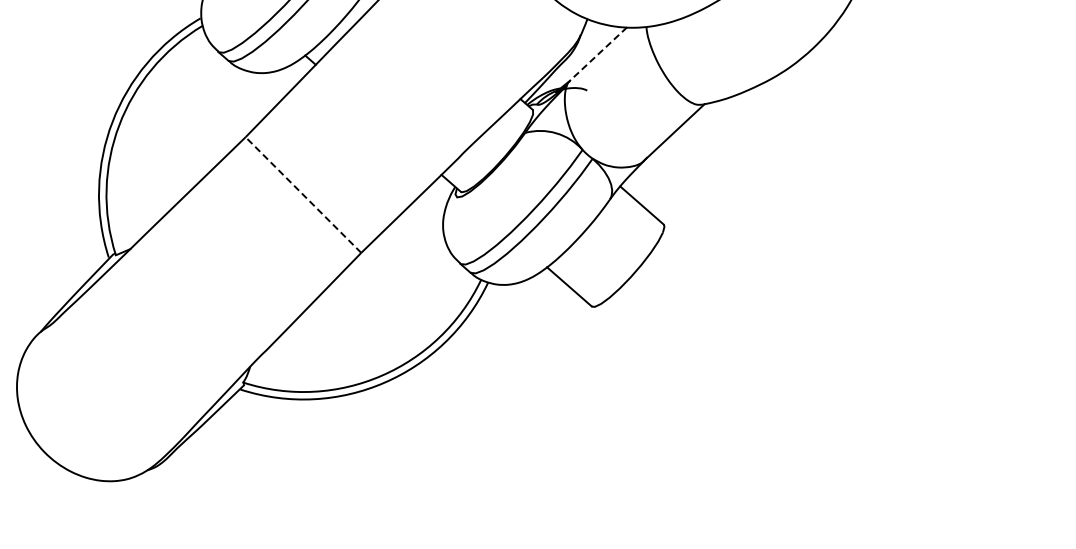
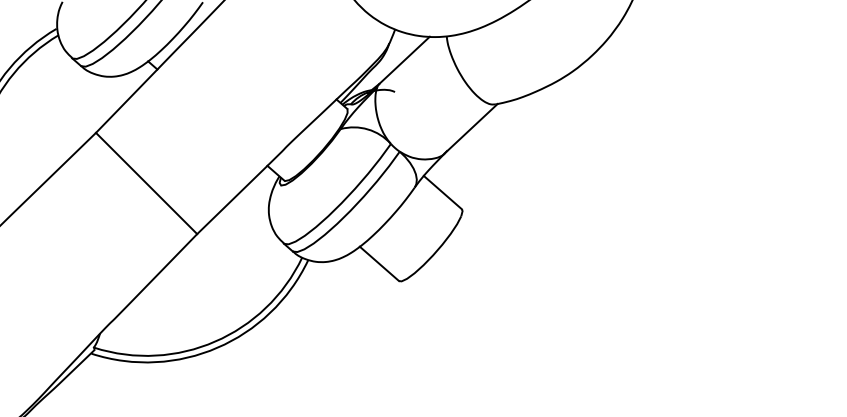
line: (598, 54) -> (404, 60), dashed -> solid
line: (303, 195) -> (146, 183), dashed -> solid

